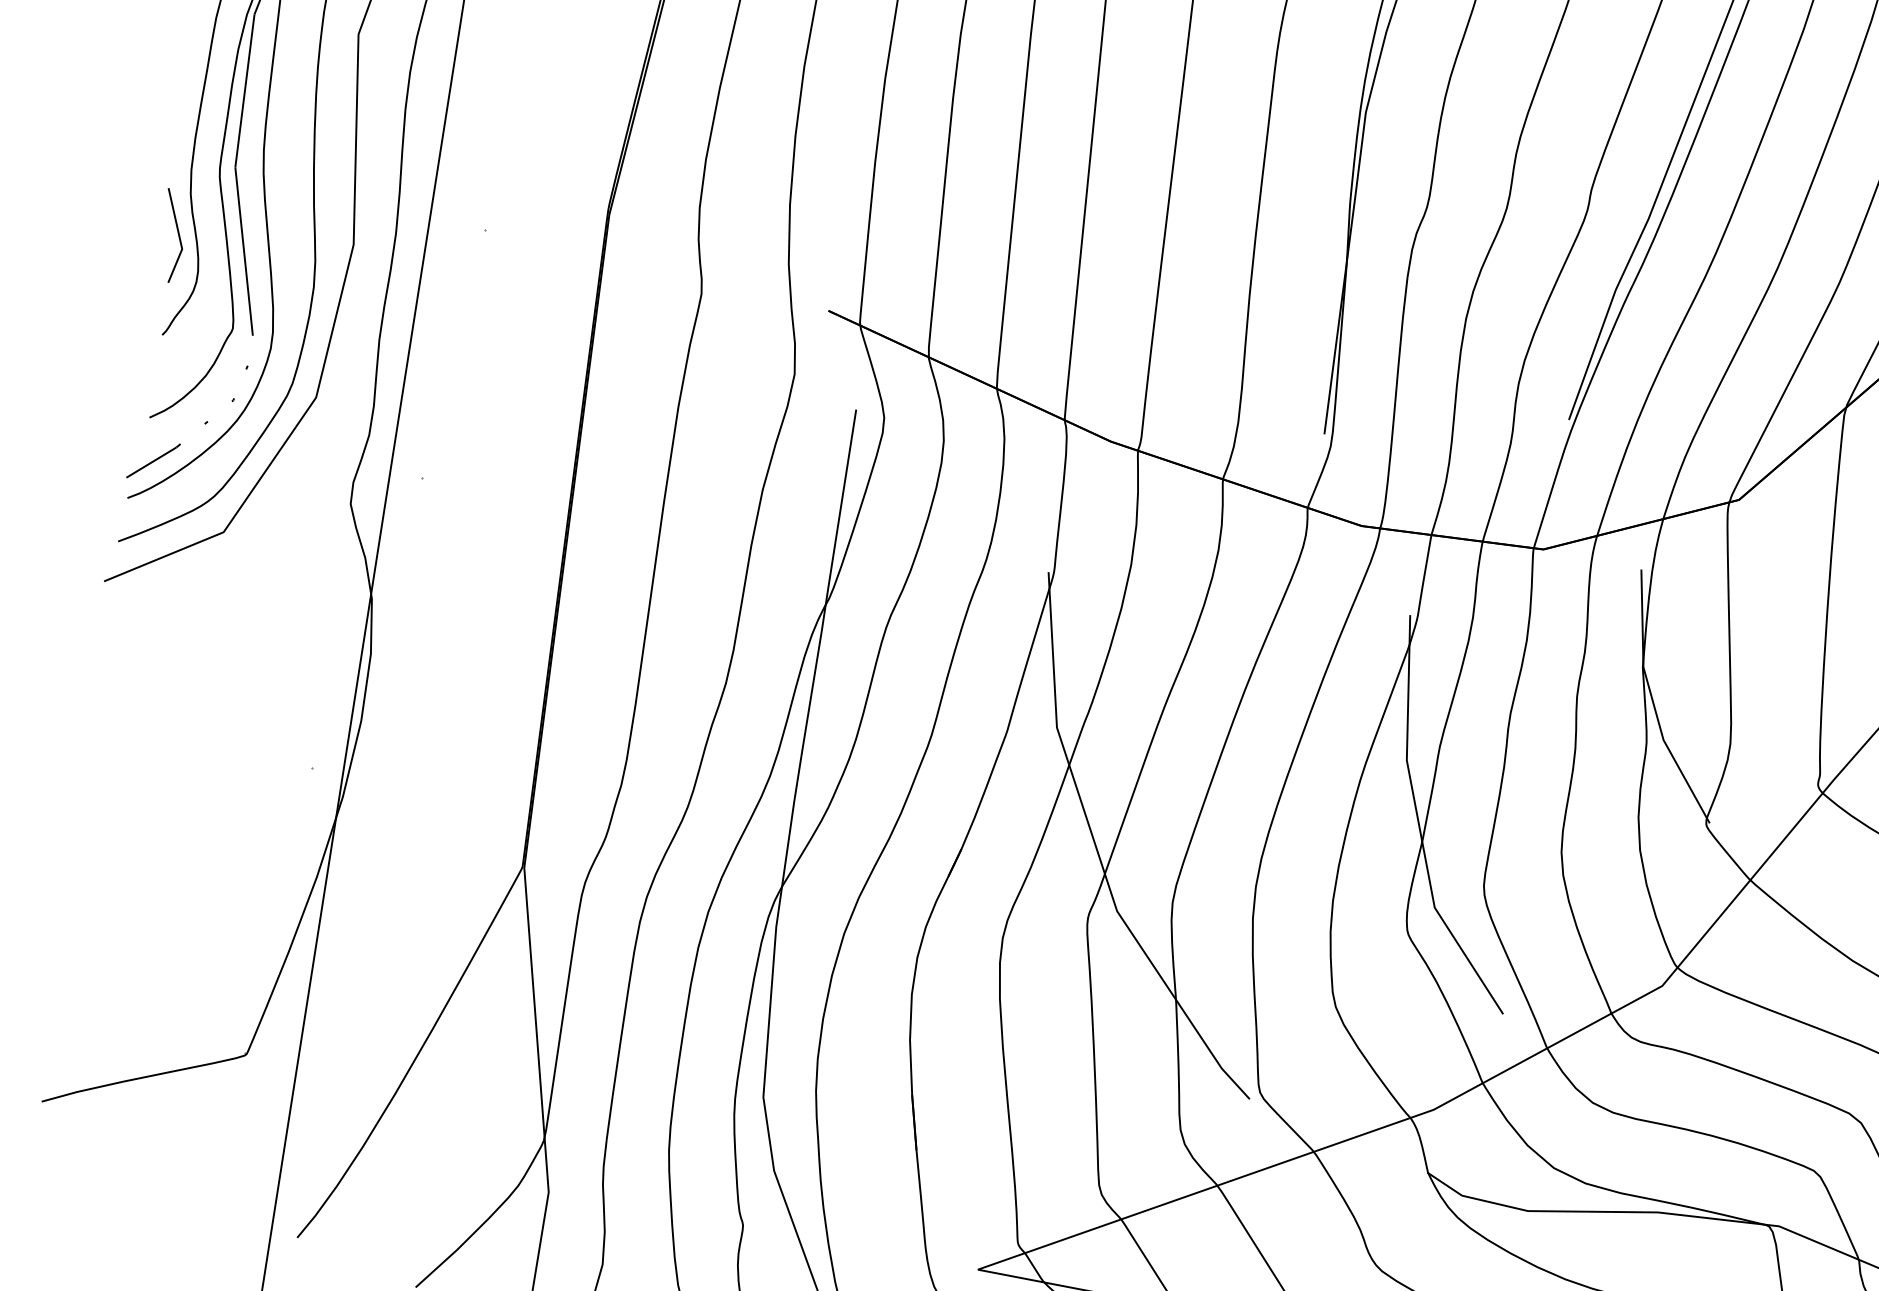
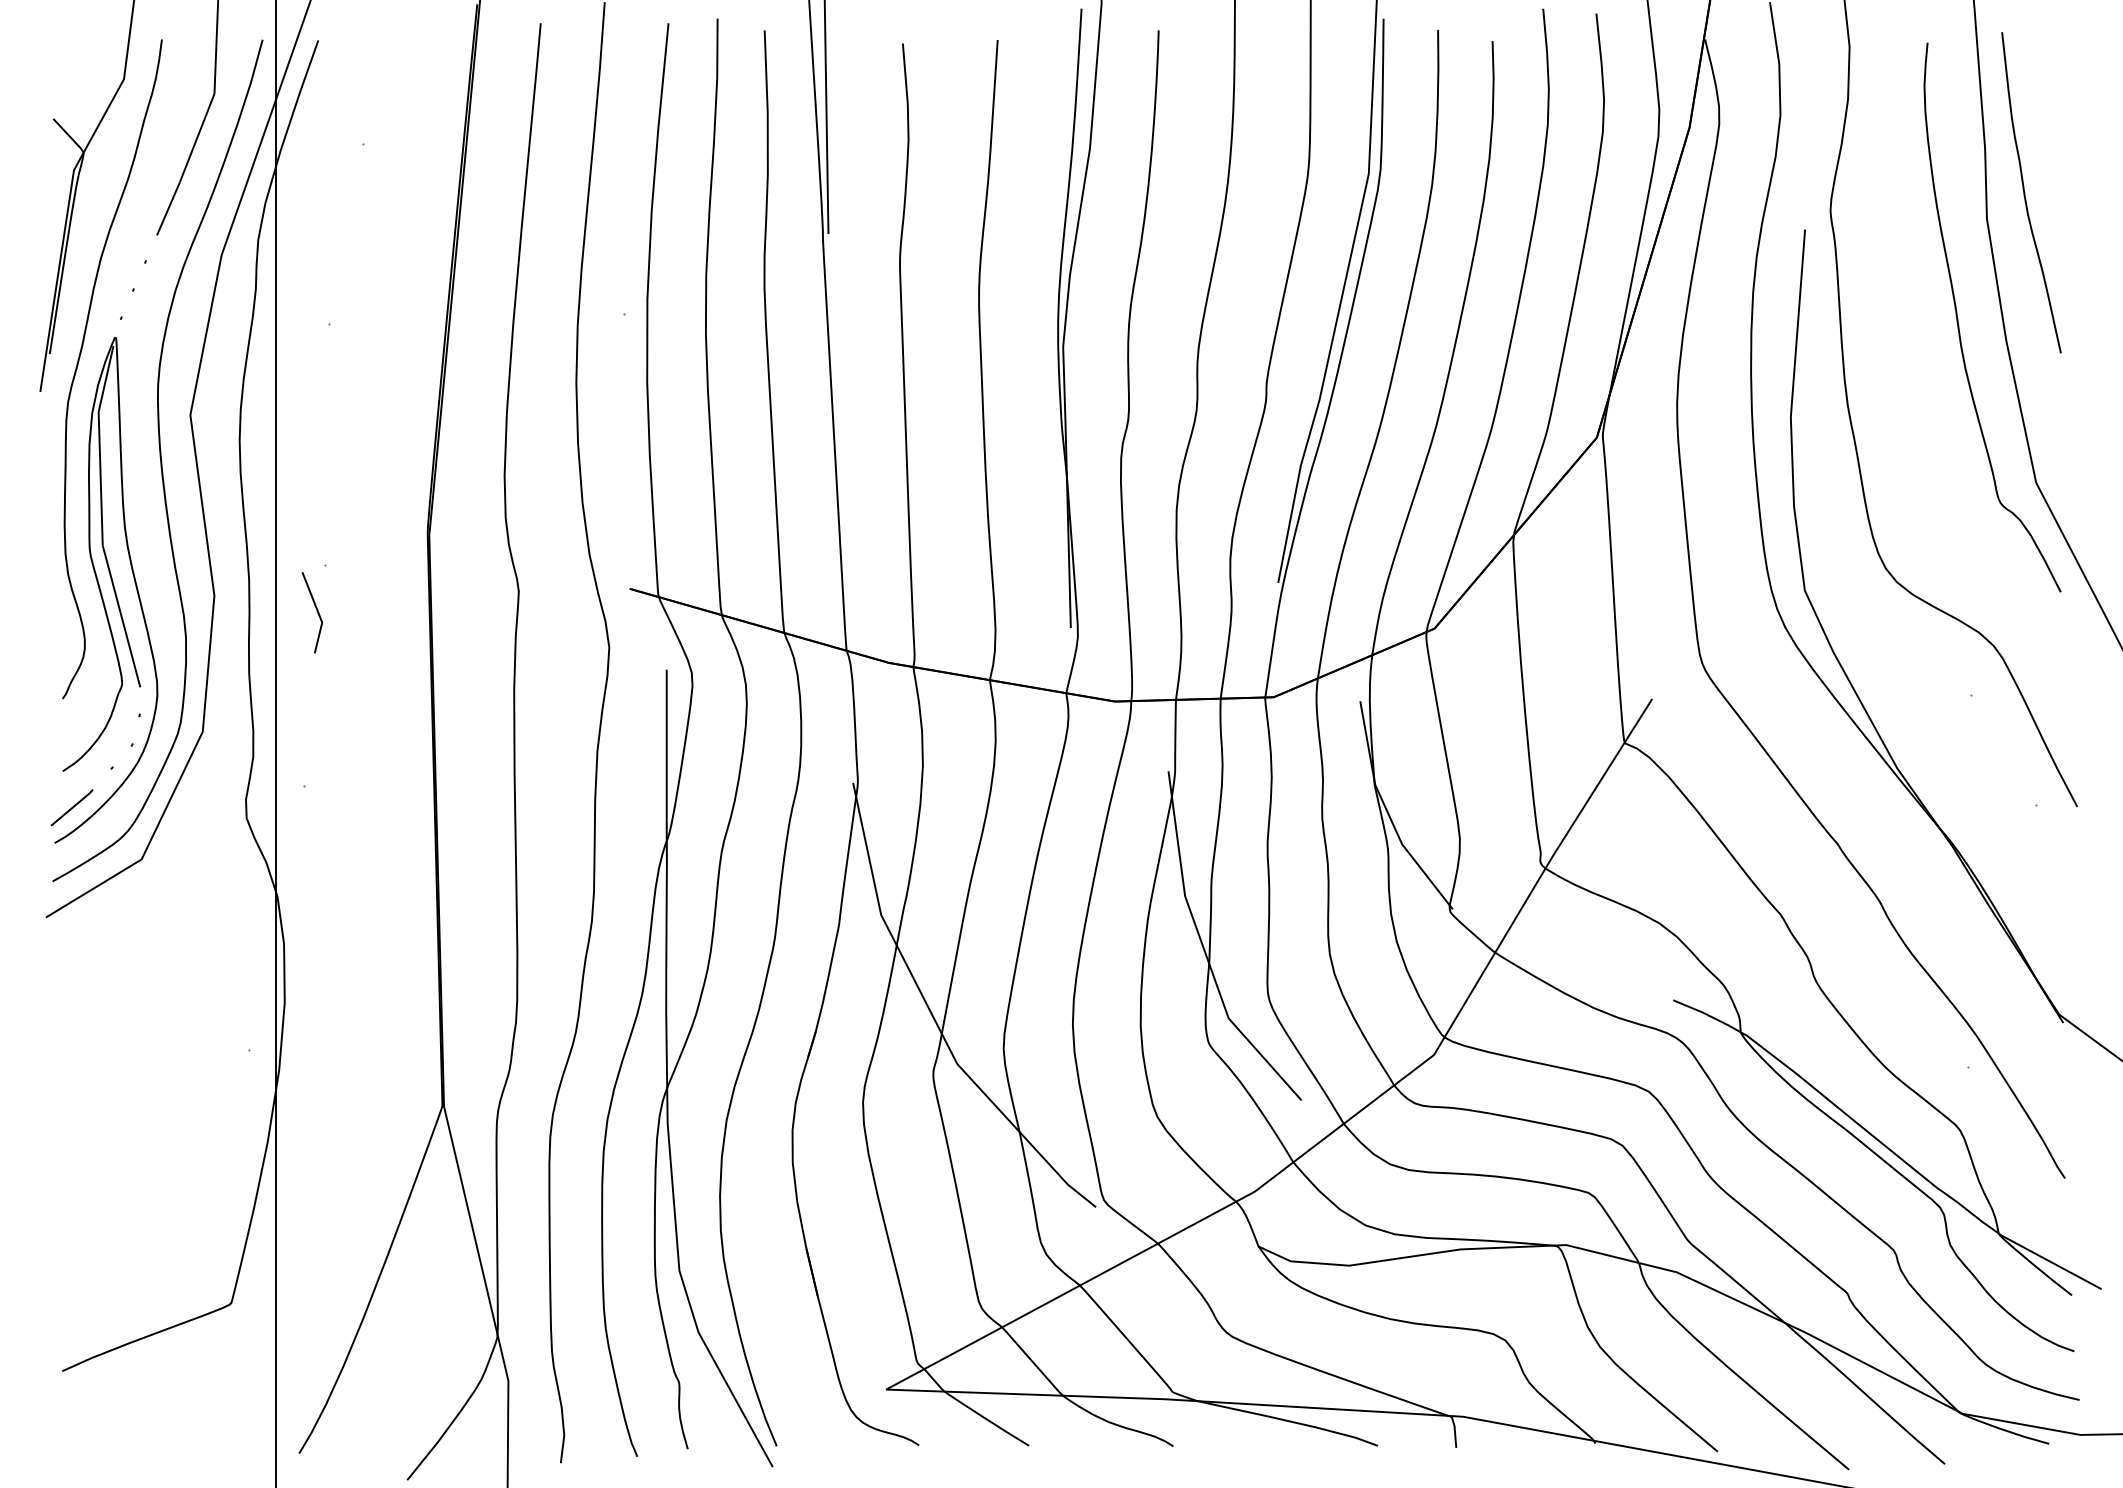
line: (177, 235) -> (316, 611), moved

